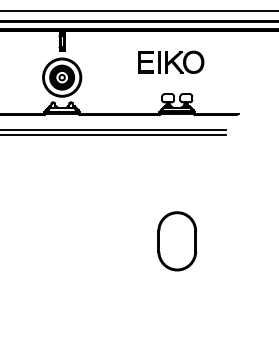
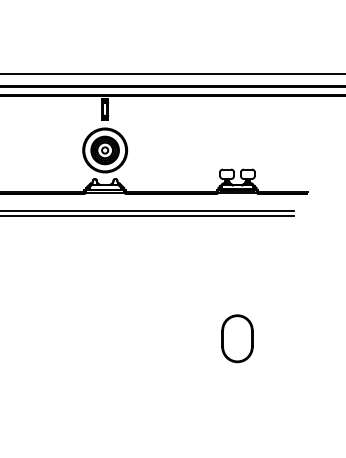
part: (171, 62) -> (230, 132), removed
part: (177, 241) -> (237, 338), size x0.7

